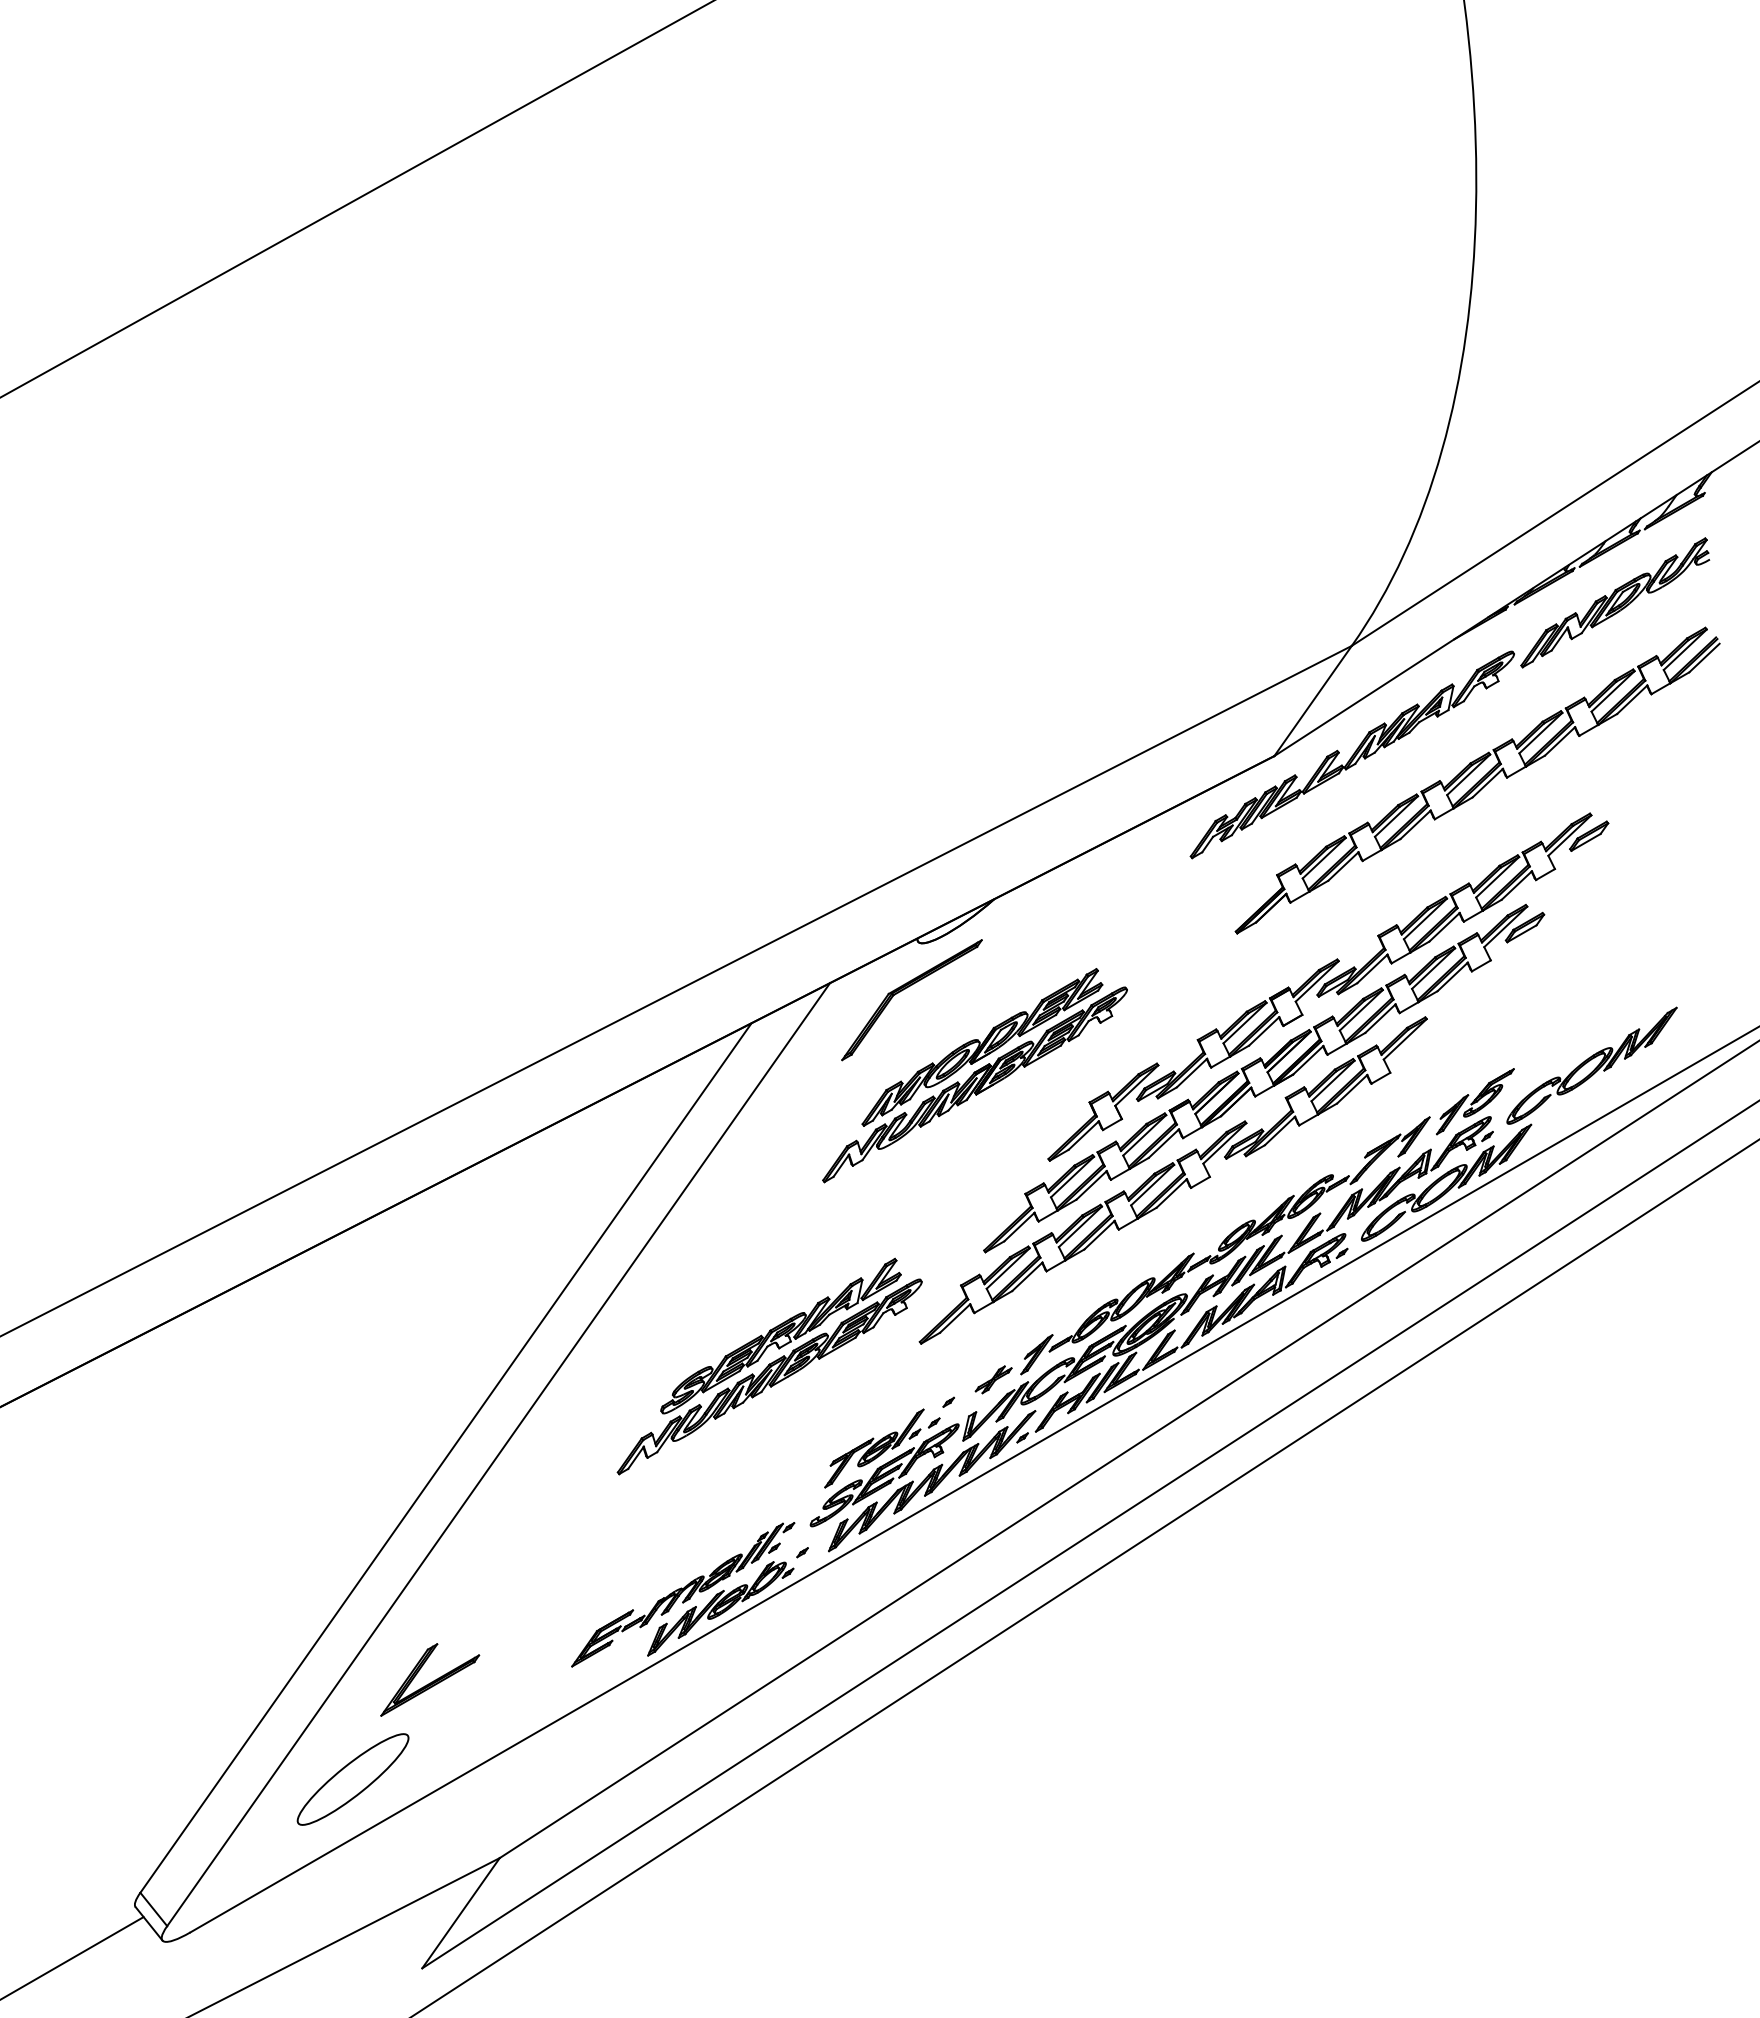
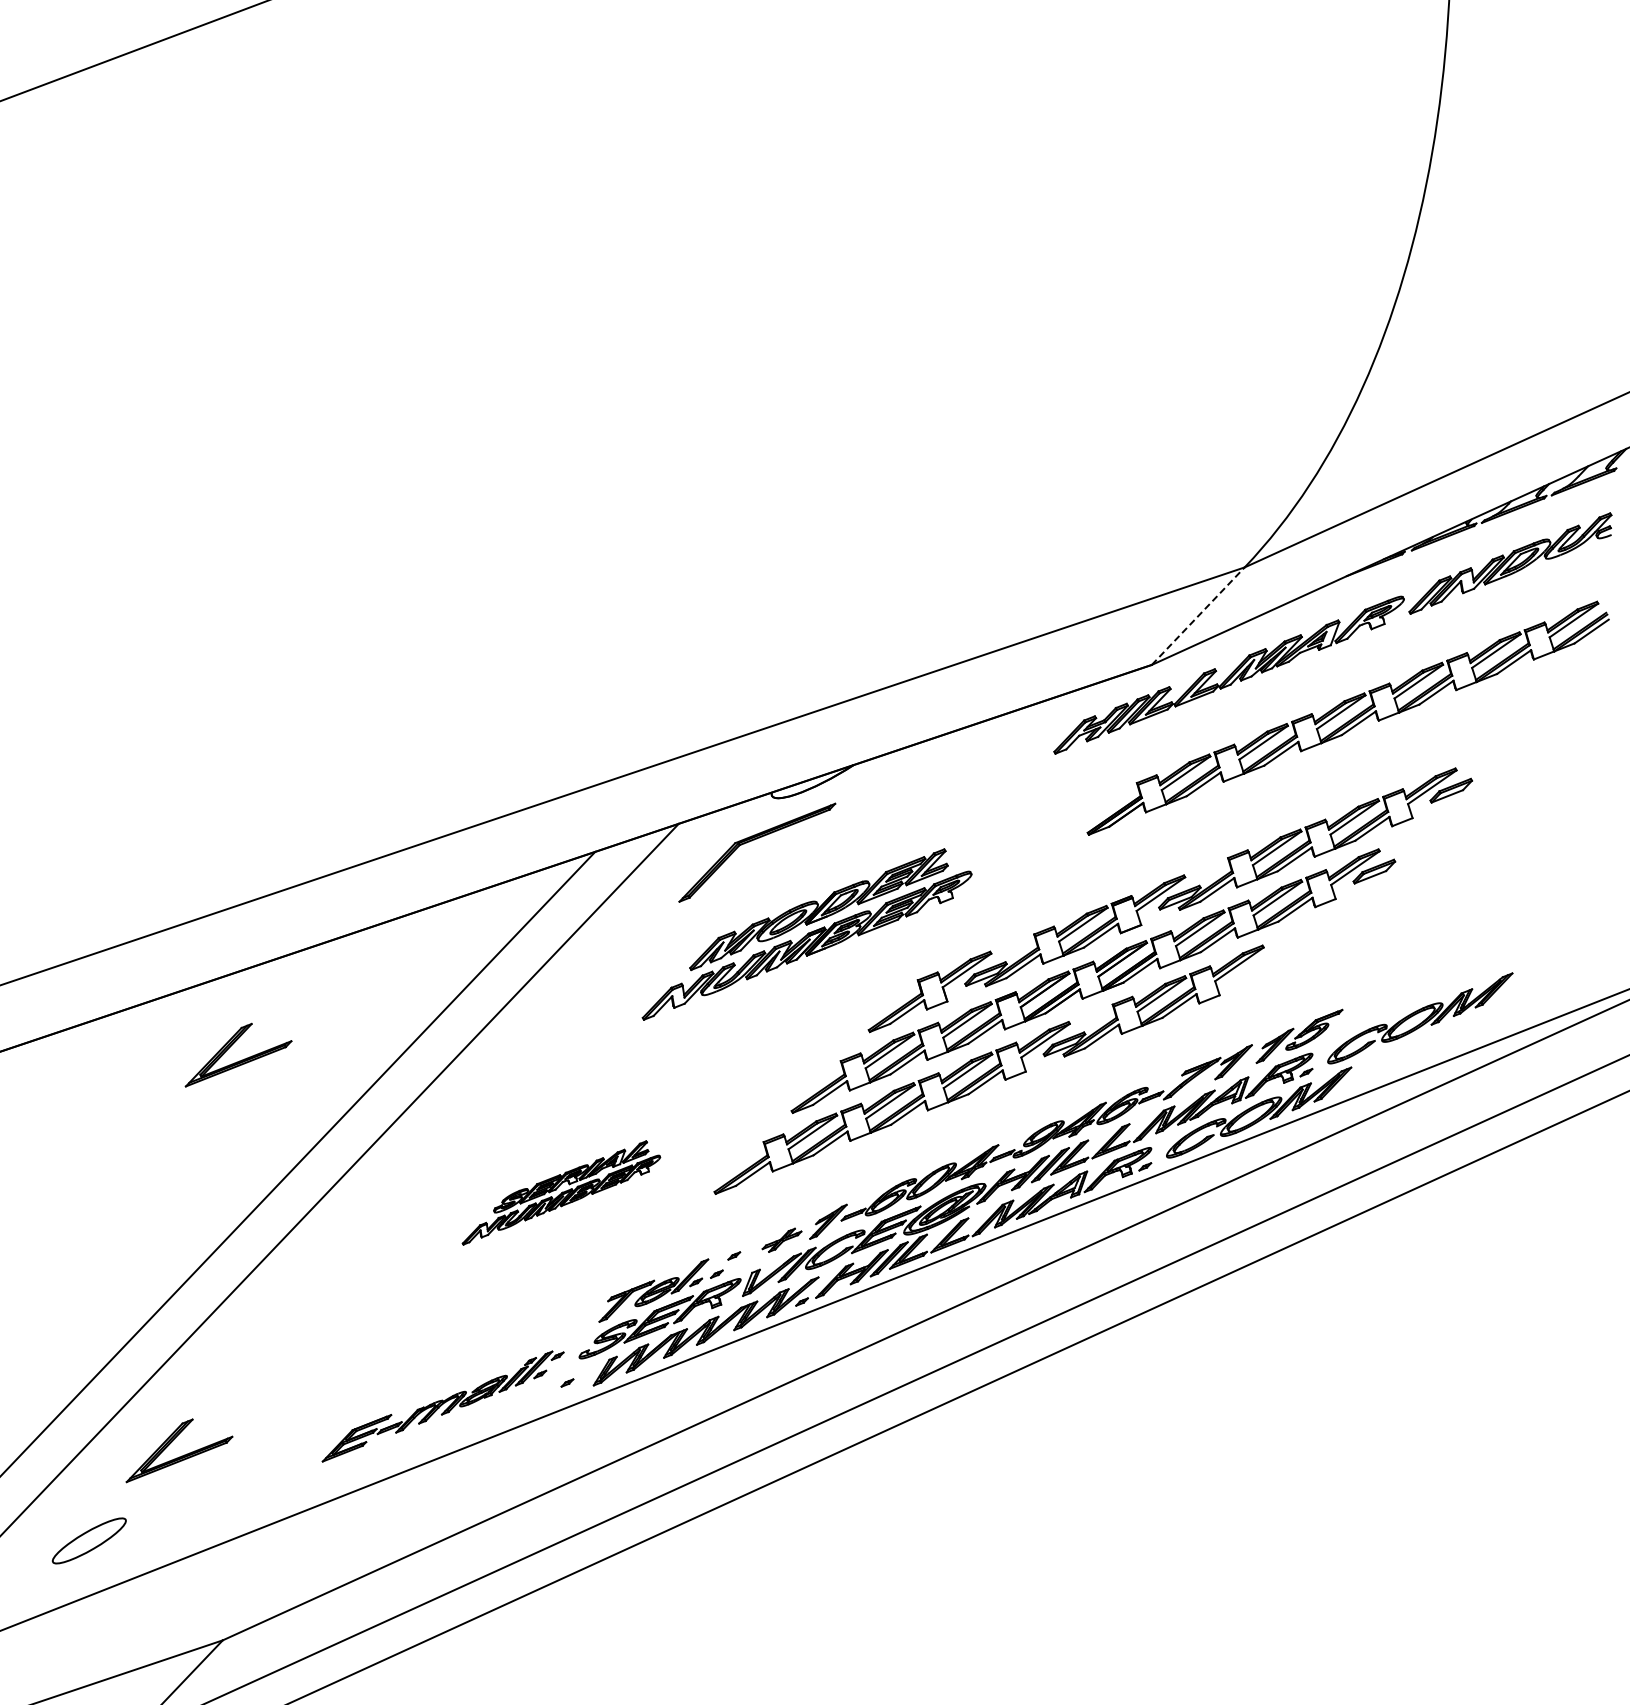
line: (1313, 700) -> (1198, 615), solid -> dashed
part: (430, 1279) -> (239, 1057), added
part: (769, 1366) -> (562, 1194), size x0.6
part: (720, 1608) -> (478, 1426), removed
part: (352, 1779) -> (88, 1540), size x0.6

